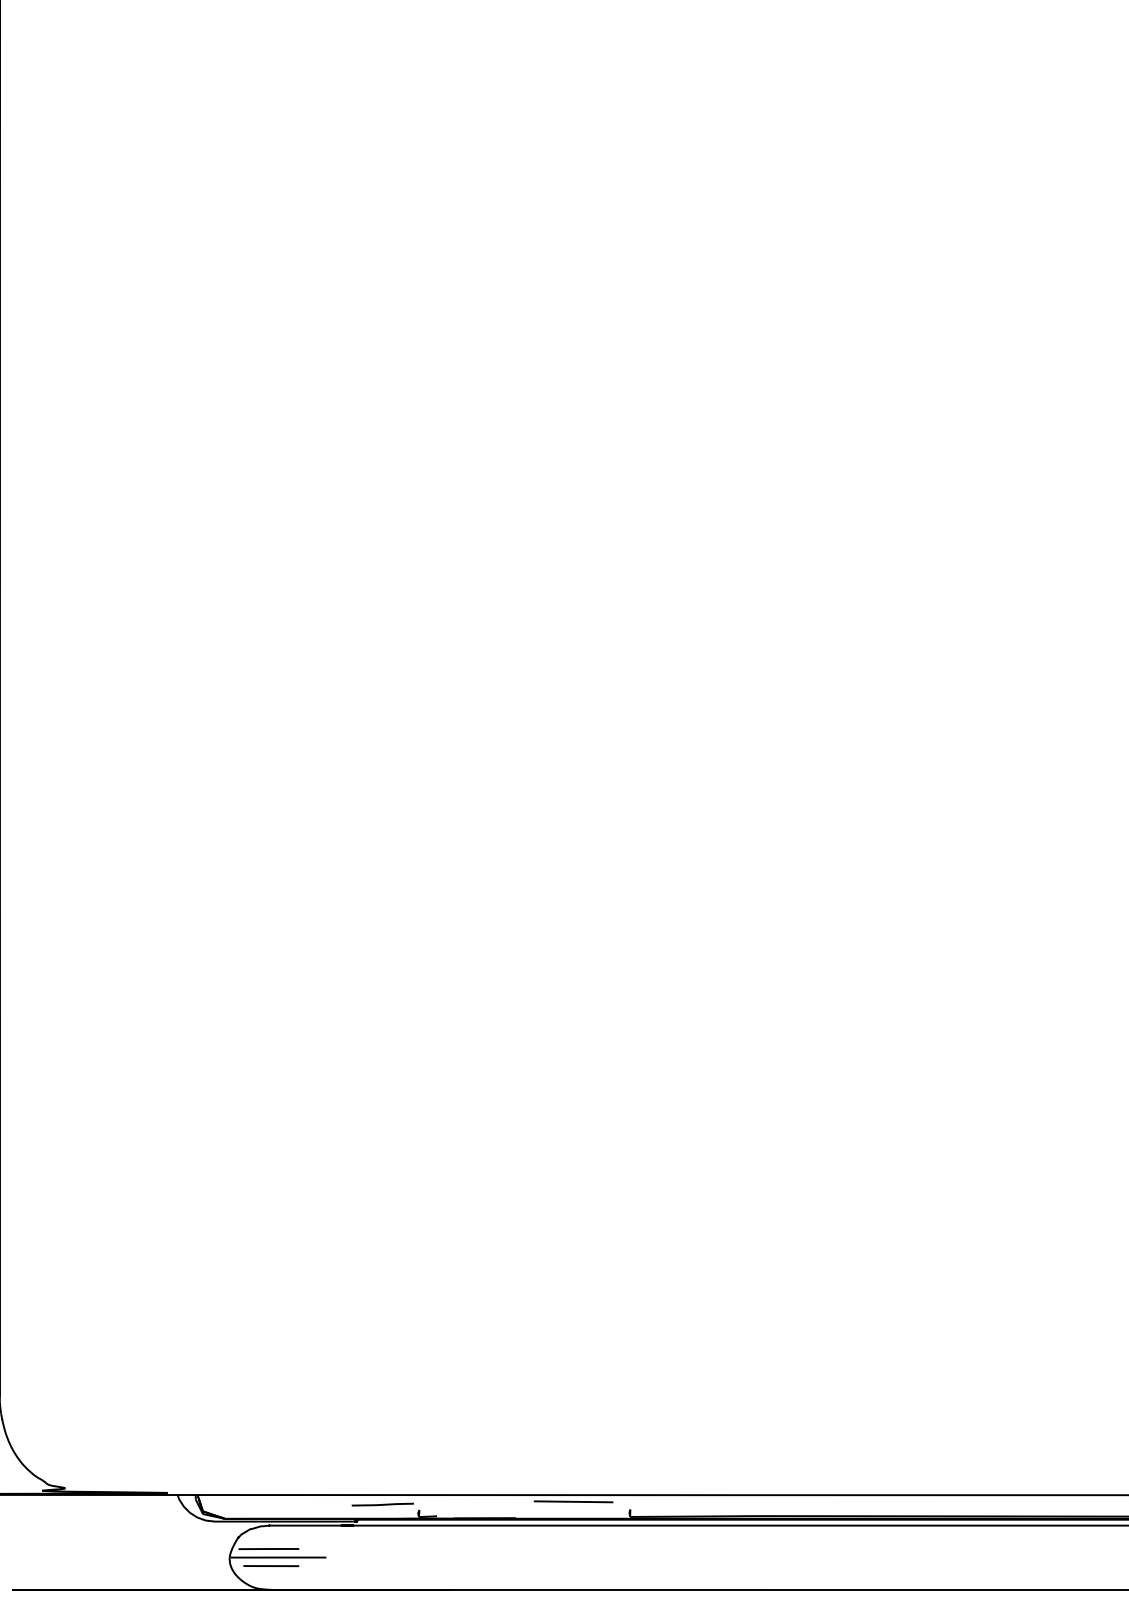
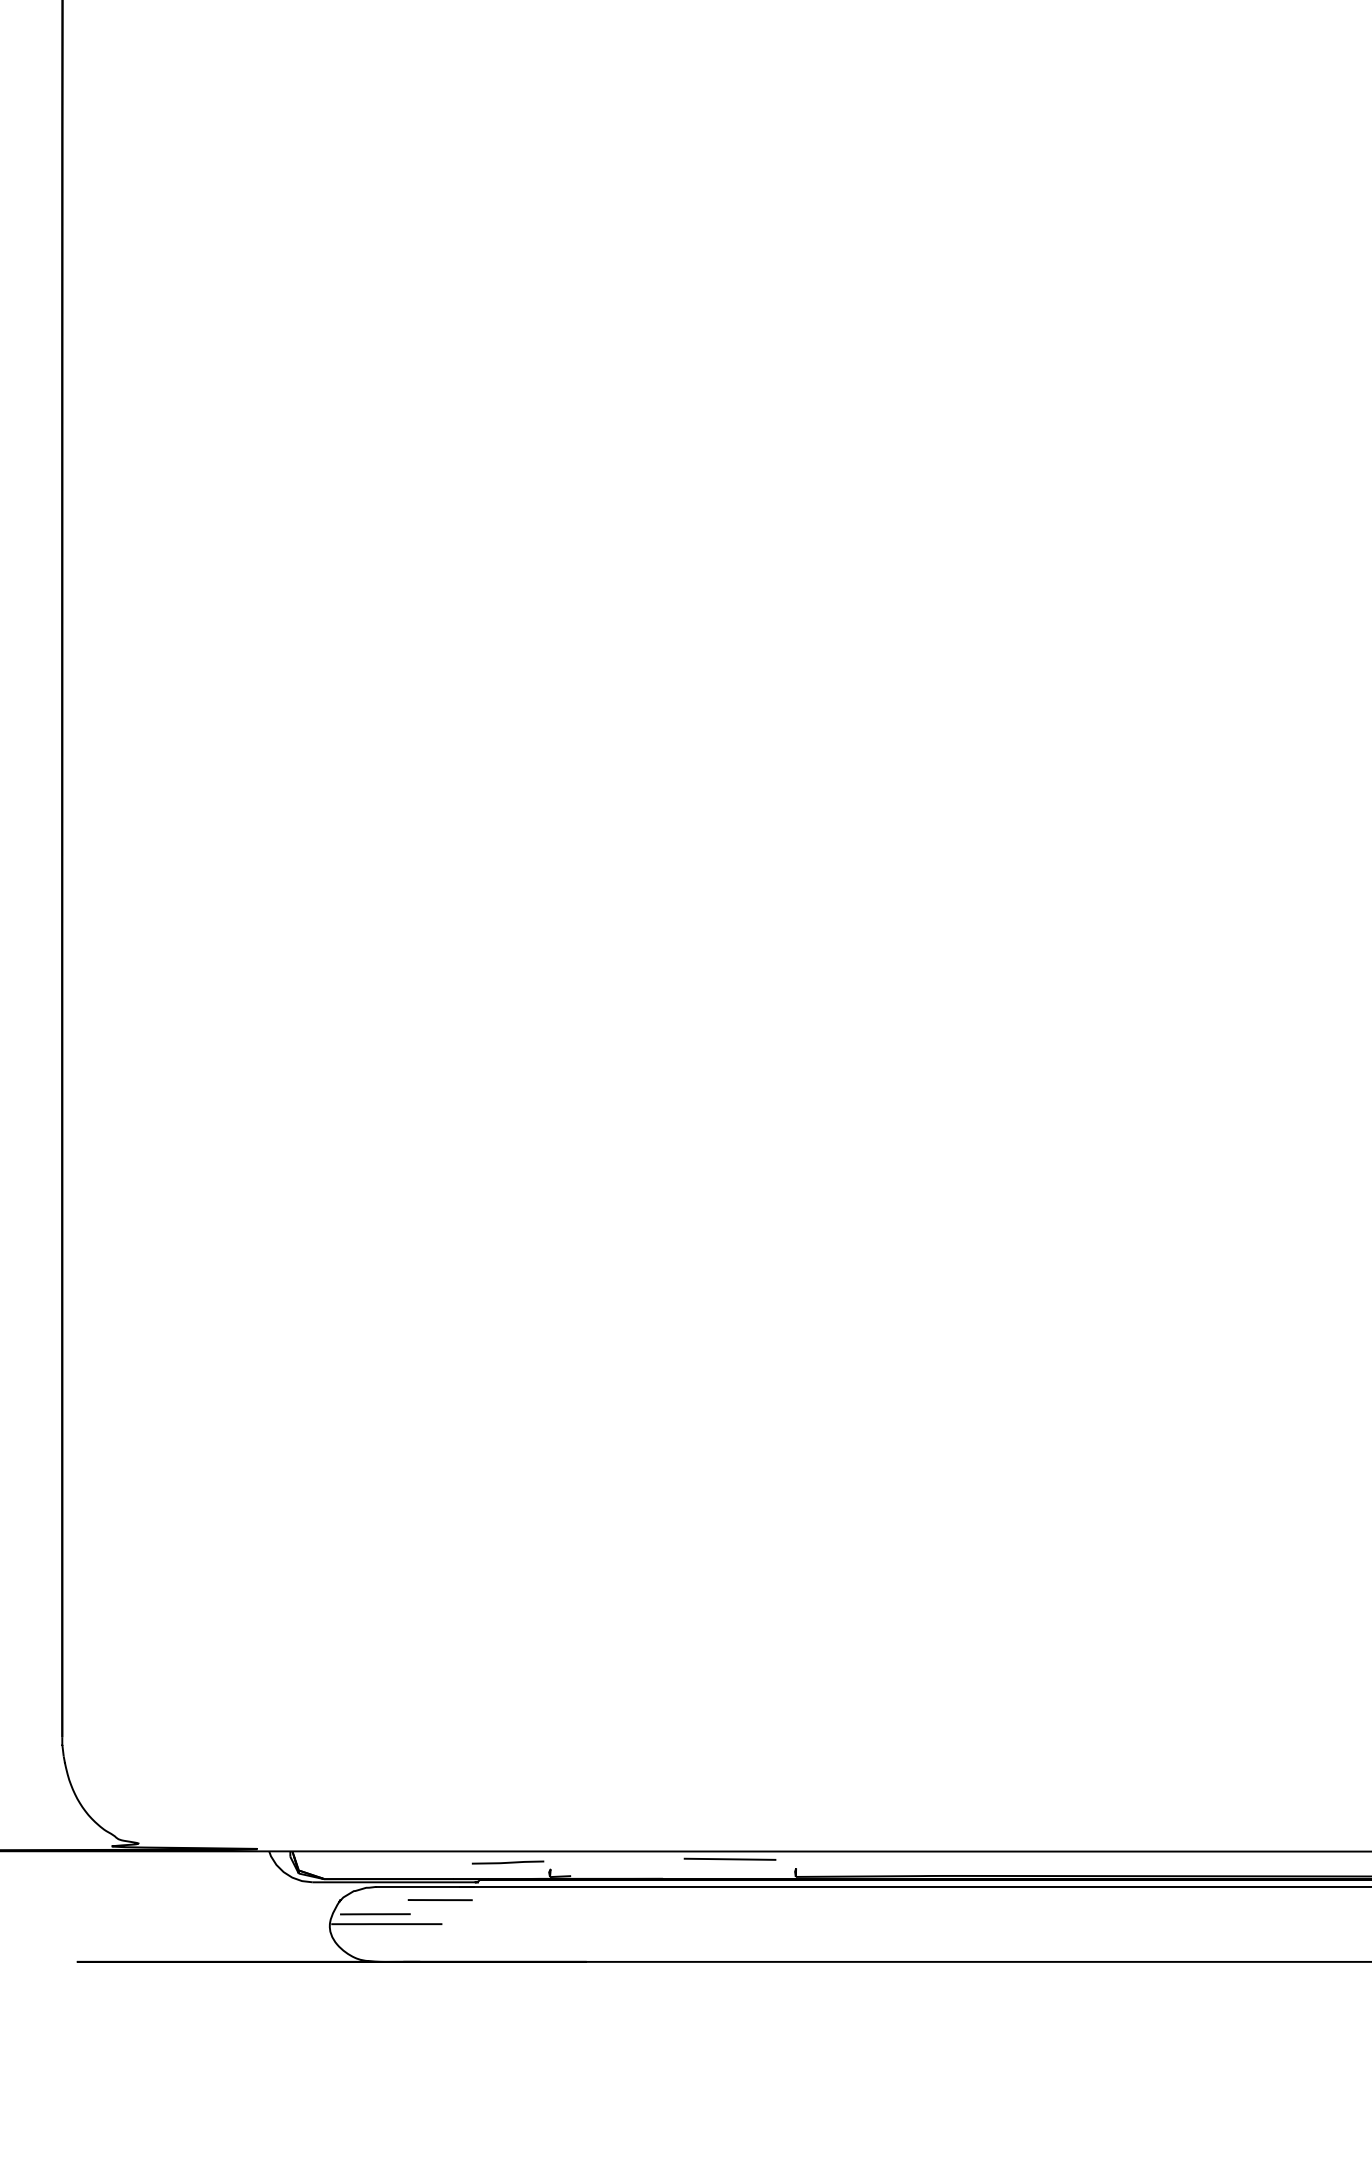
line: (270, 1566) -> (439, 1900), moved

